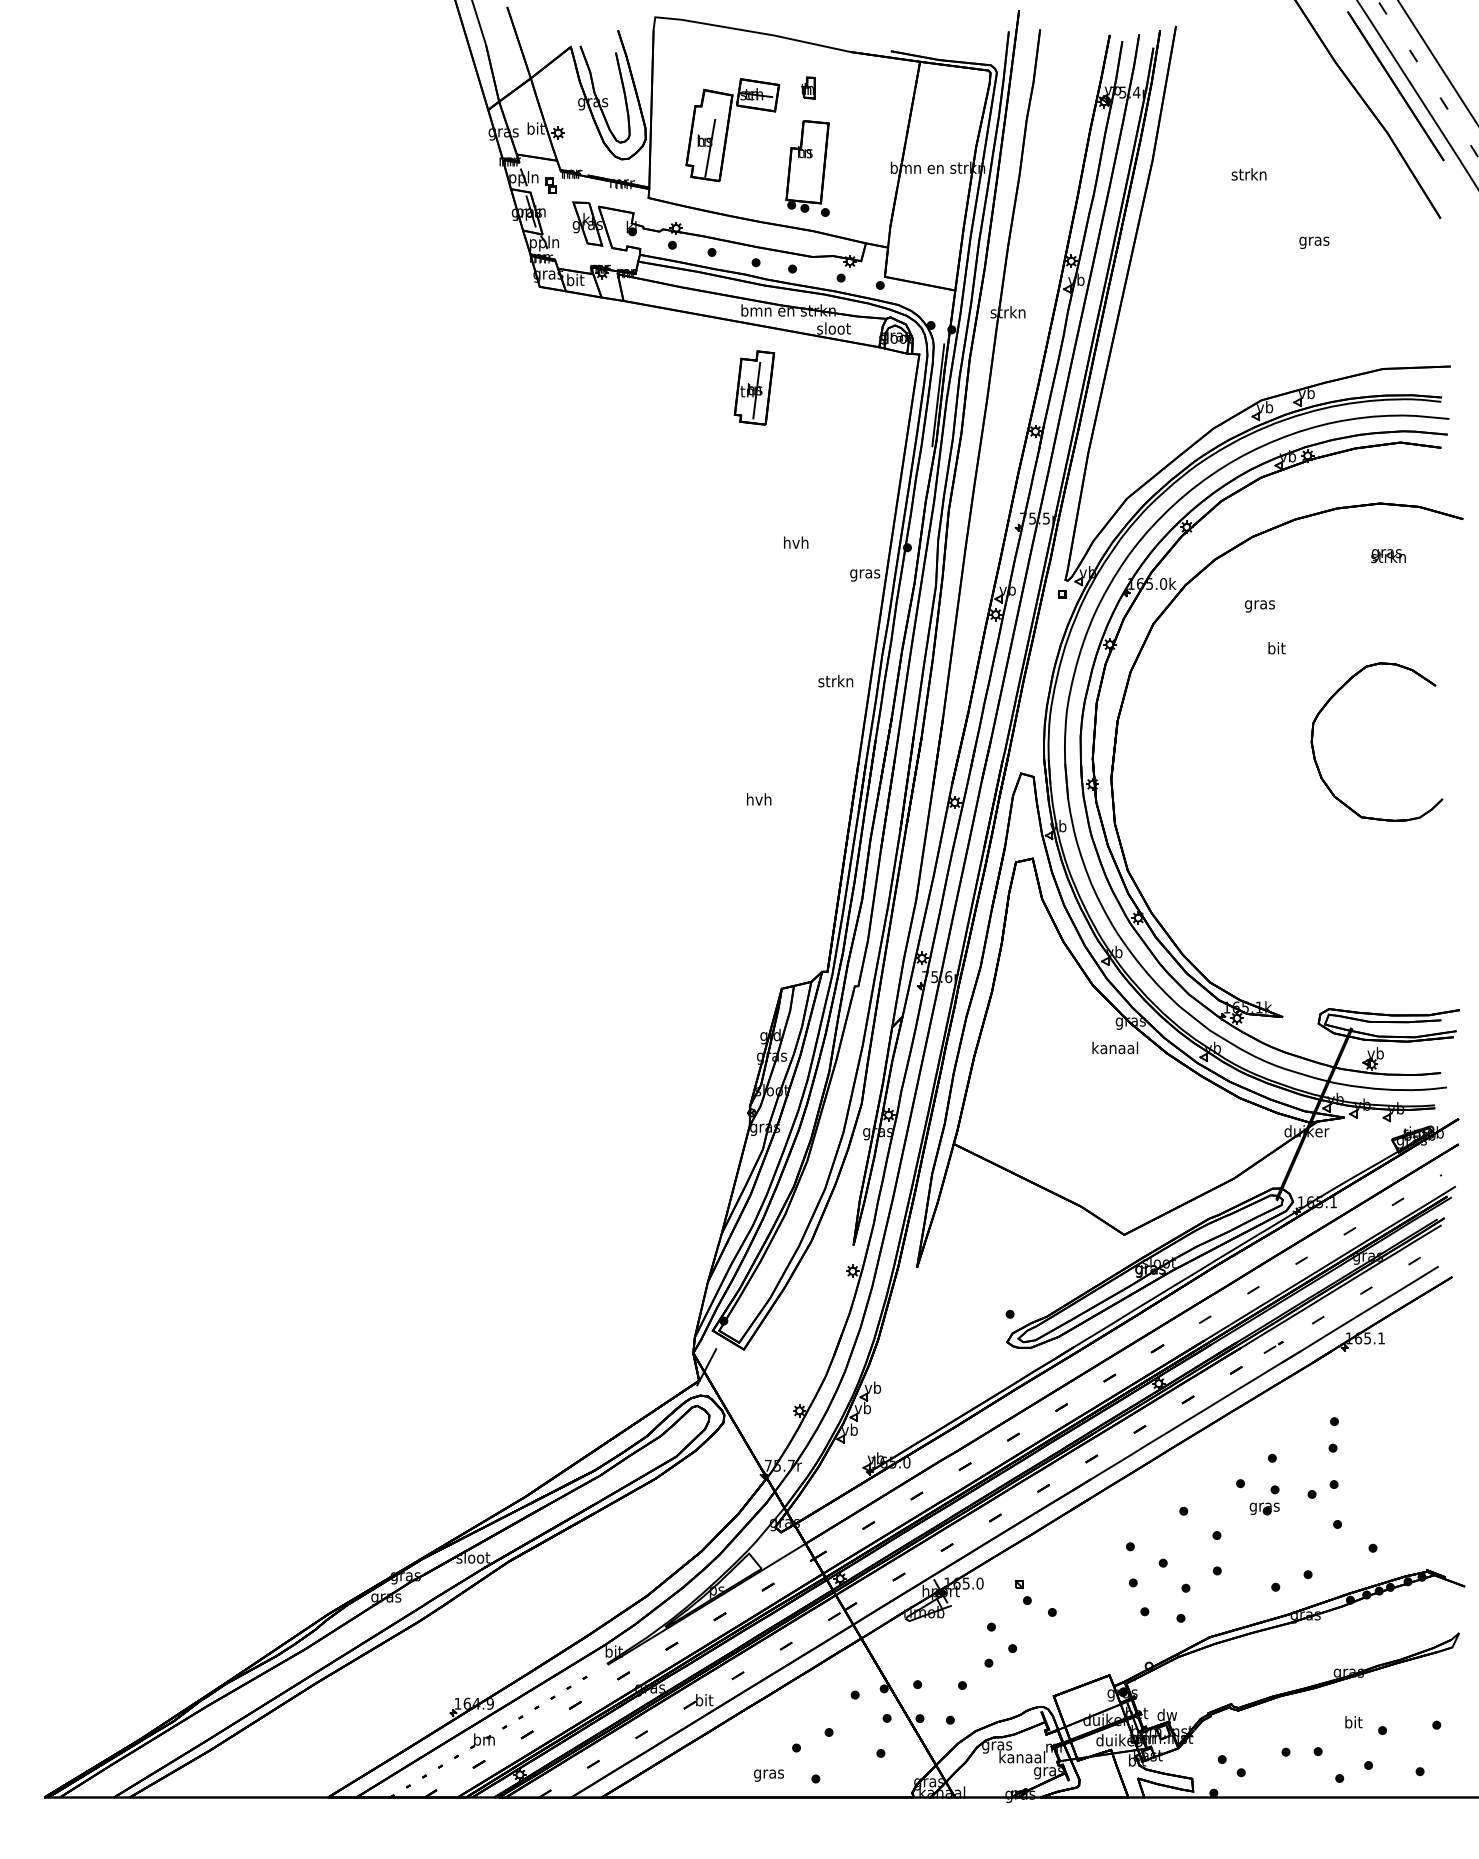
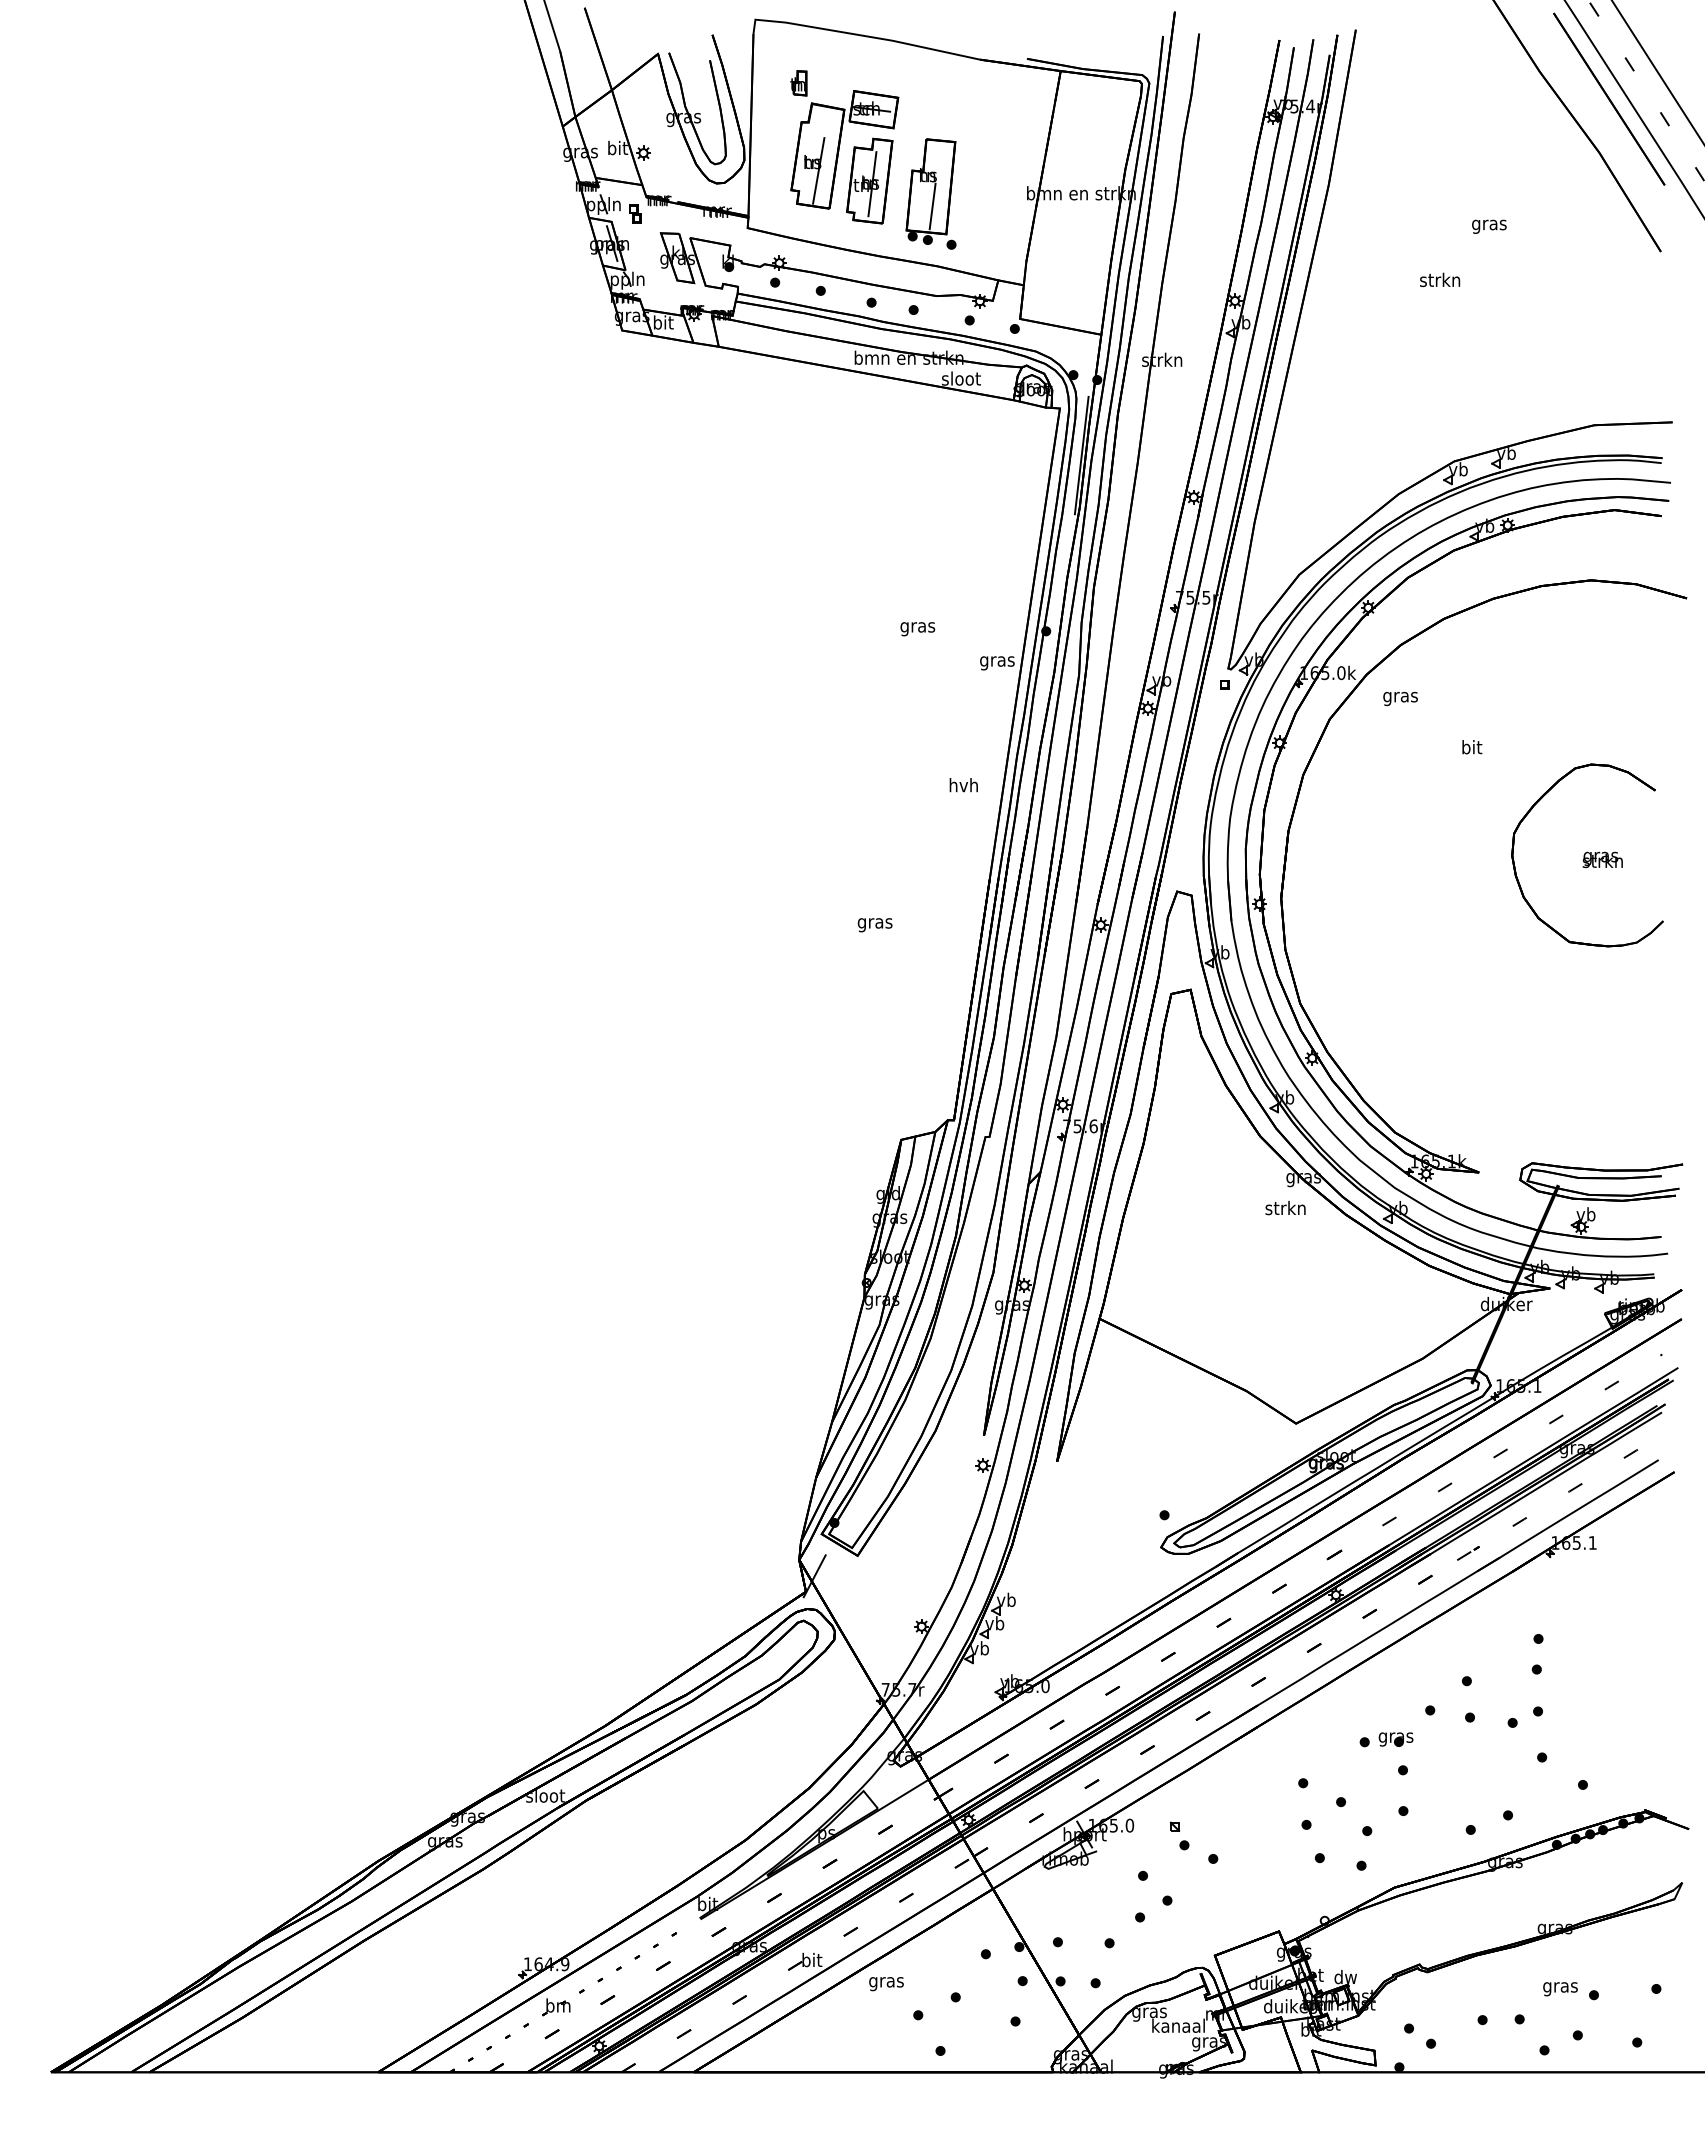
part: (808, 88) -> (798, 83), moved
text: (1249, 174) -> (1440, 279), moved
line: (808, 179) -> (932, 206), added
text: (1314, 242) -> (1489, 226), moved
part: (754, 387) -> (869, 180), moved
text: (795, 544) -> (917, 627), hvh -> gras
text: (1388, 555) -> (1602, 859), moved
text: (1259, 606) -> (1400, 699), moved
text: (835, 681) -> (963, 785), strkn -> hvh
text: (758, 801) -> (874, 923), hvh -> gras
text: (1115, 1047) -> (1285, 1207), kanaal -> strkn
part: (1264, 1508) -> (1395, 1739), moved
text: (1353, 1723) -> (1560, 1987), bit -> gras
text: (768, 1775) -> (886, 1984), moved

